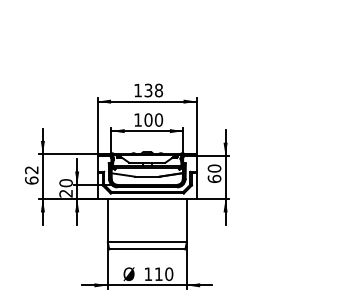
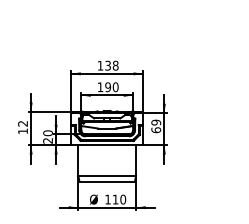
text: (148, 119) -> (108, 86), 100 -> 190
text: (214, 168) -> (156, 122), 60 -> 69
text: (31, 180) -> (22, 131), 62 -> 12

